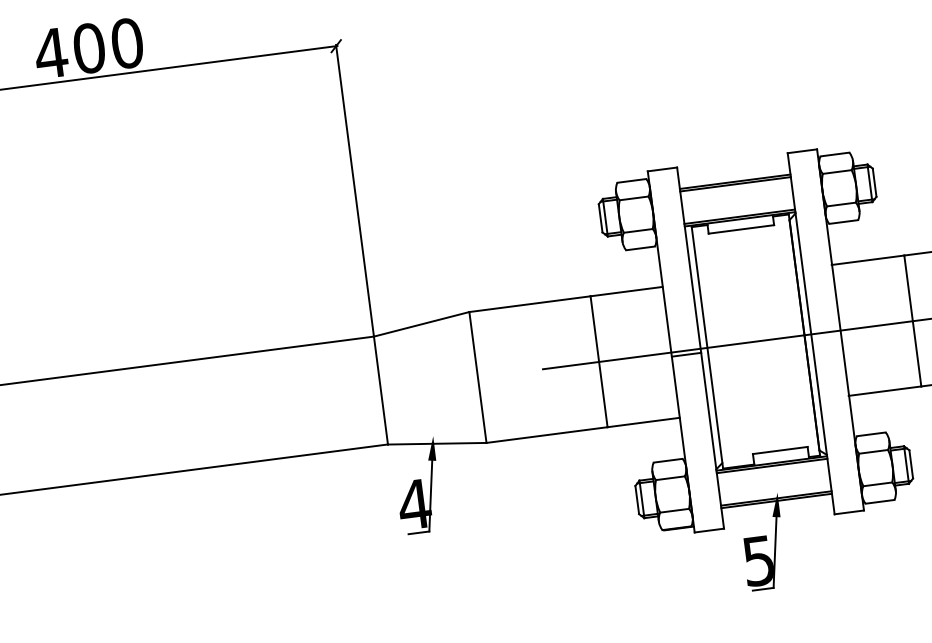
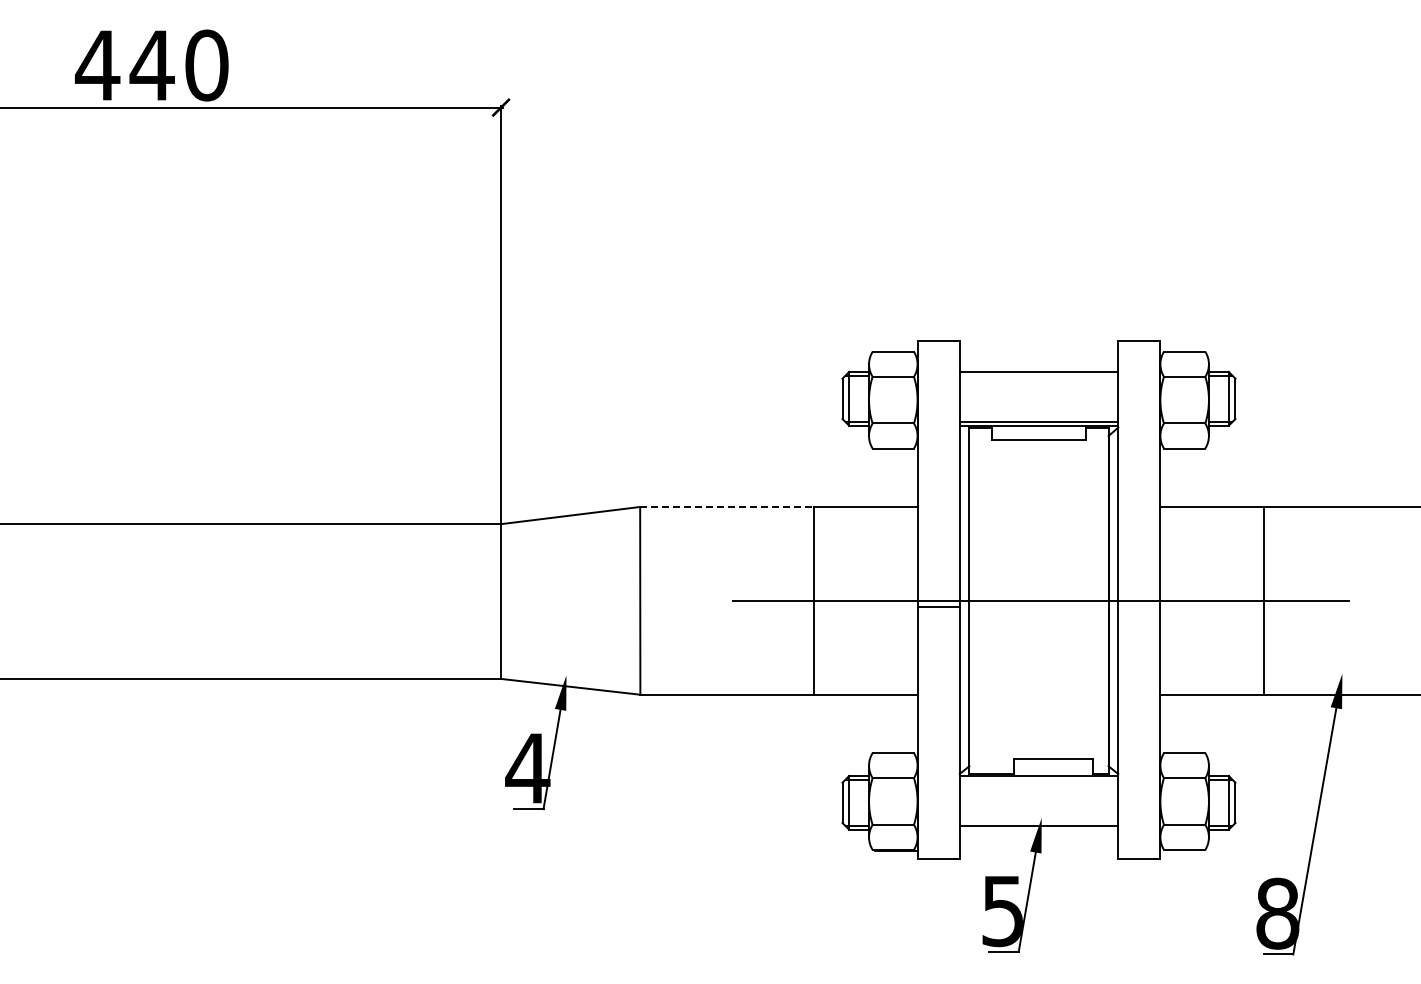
text: (88, 48) -> (151, 65), 400 -> 440
line: (735, 184) -> (1038, 375), removed
line: (530, 303) -> (727, 506), solid -> dashed
line: (771, 465) -> (1038, 779), removed
line: (776, 500) -> (1038, 829), removed

